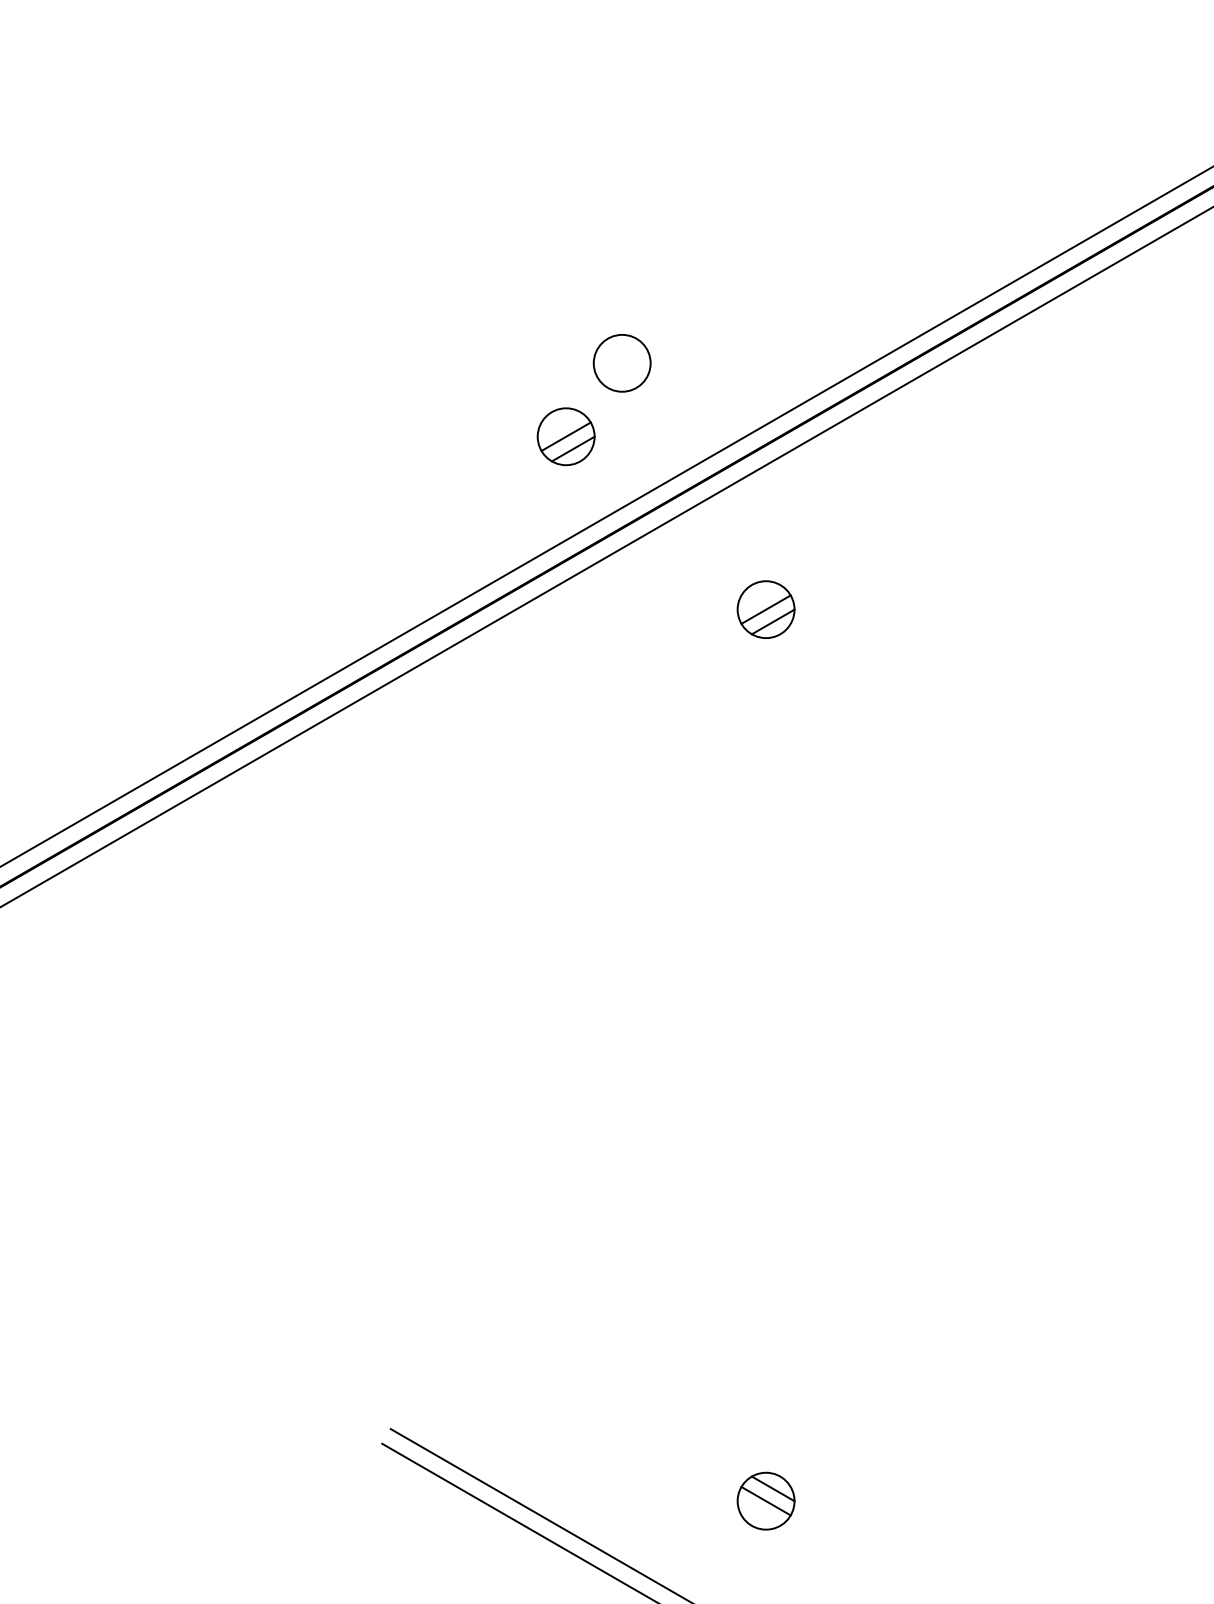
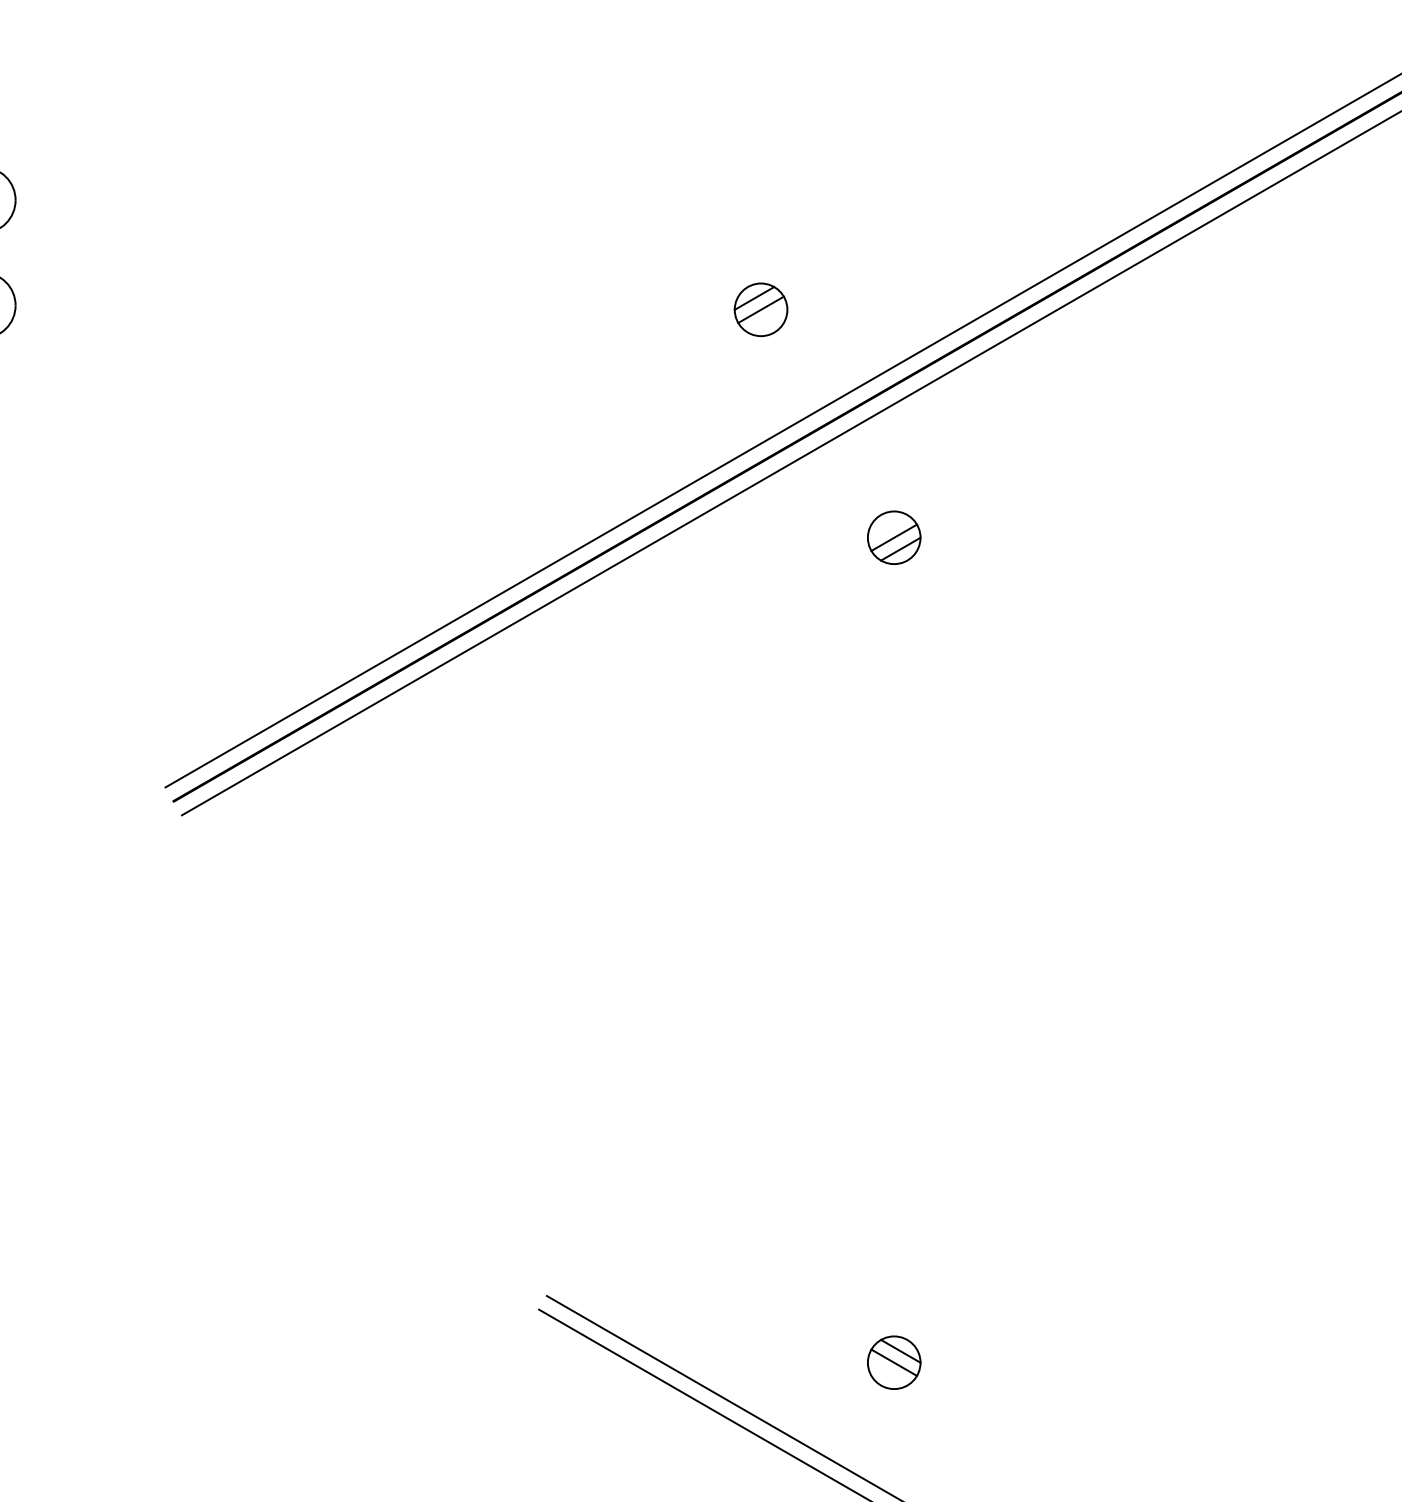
line: (615, 351) -> (754, 298), added
line: (621, 362) -> (760, 309), added
part: (566, 436) -> (709, 377), removed

